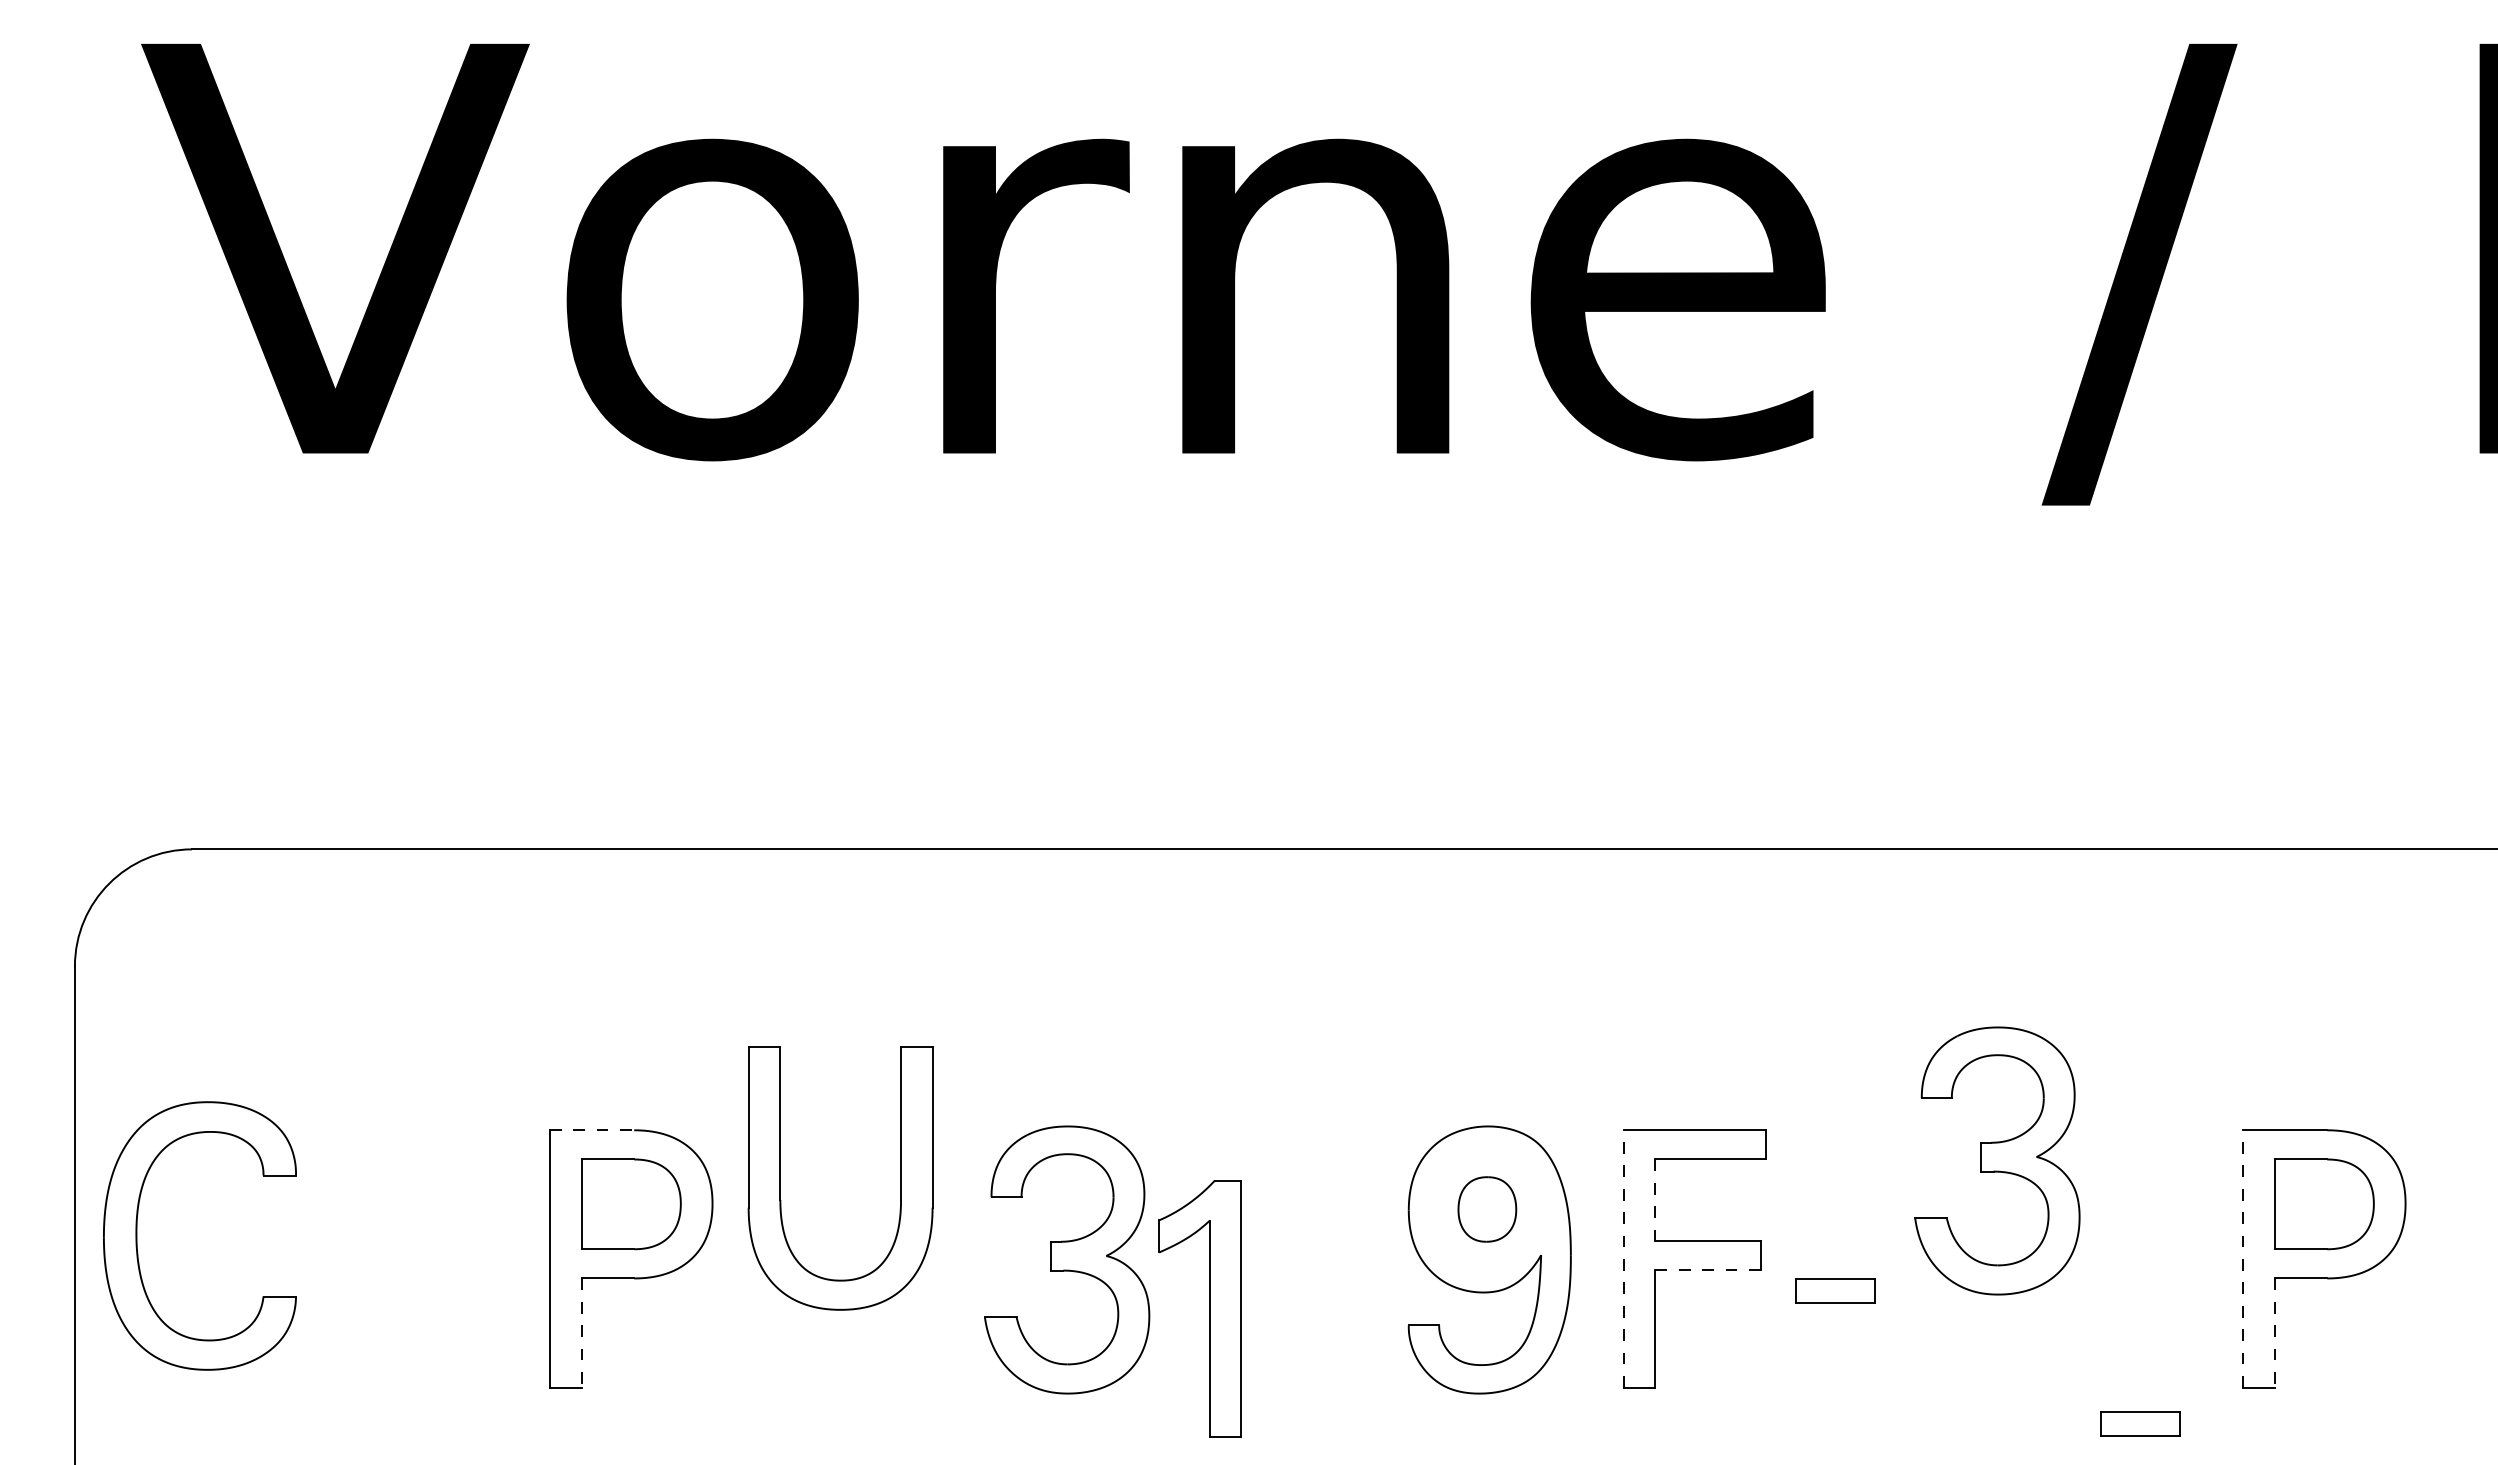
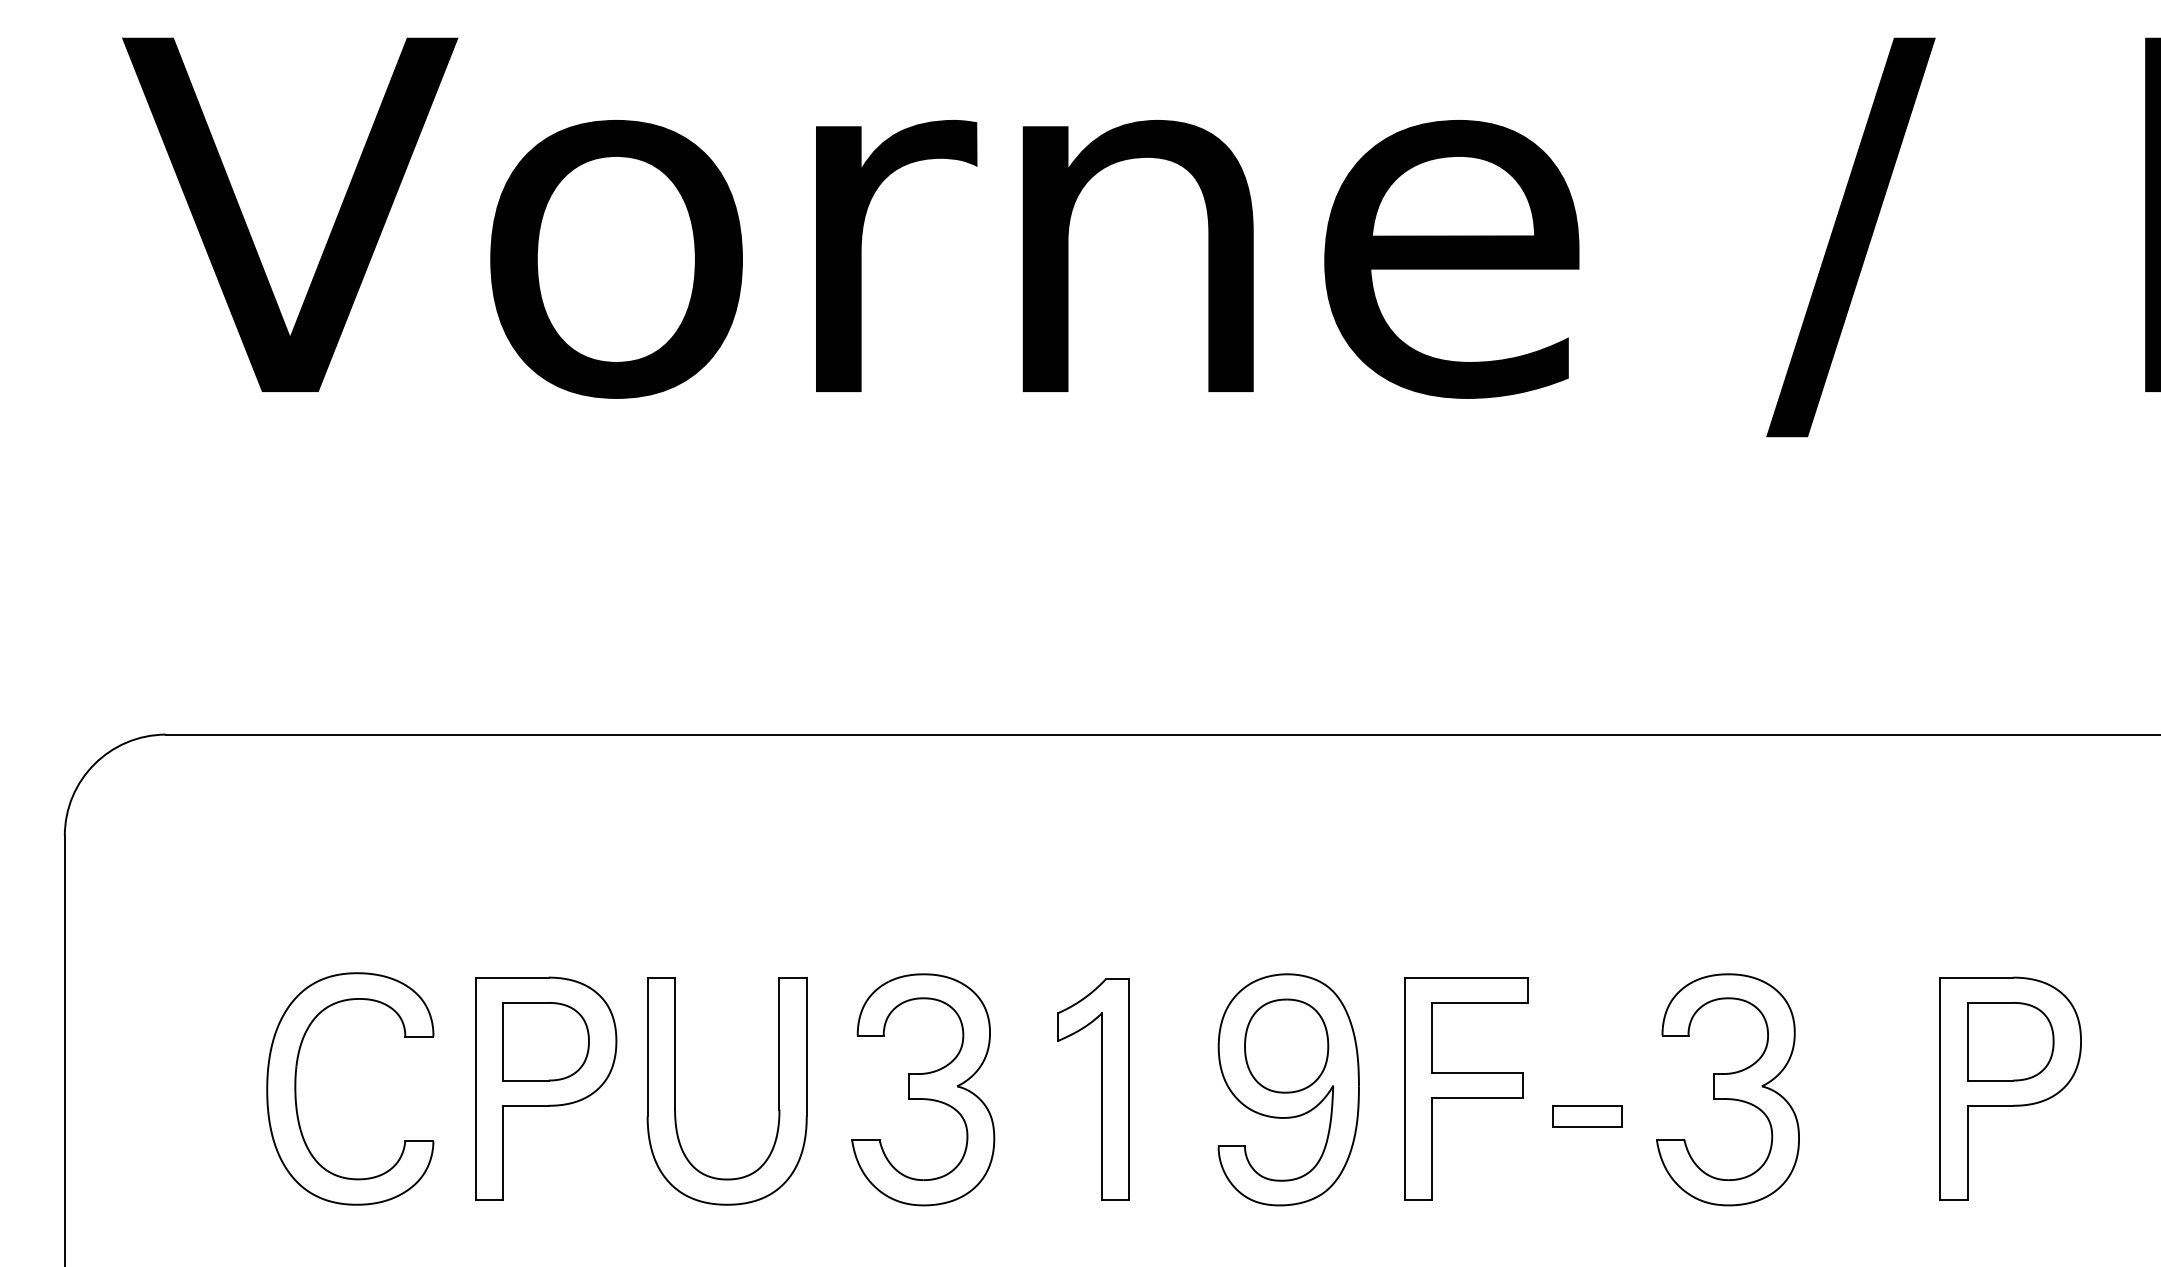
line: (592, 1130) -> (512, 977), dashed -> solid
part: (1997, 1160) -> (1728, 1089), moved
part: (780, 1178) -> (675, 1091), moved
line: (1655, 1200) -> (1432, 1038), dashed -> solid
part: (1487, 1209) -> (1286, 1046), size x1.67
part: (137, 1235) -> (296, 1088), moved
line: (1623, 1259) -> (1404, 1089), dashed -> solid
line: (2243, 1259) -> (1940, 1089), dashed -> solid
line: (1708, 1269) -> (1478, 1098), dashed -> solid
part: (1209, 1308) -> (1101, 1089), moved
line: (581, 1333) -> (503, 1153), dashed -> solid
line: (2274, 1333) -> (1967, 1153), dashed -> solid
part: (2140, 1423) -> (1851, 1231), removed

